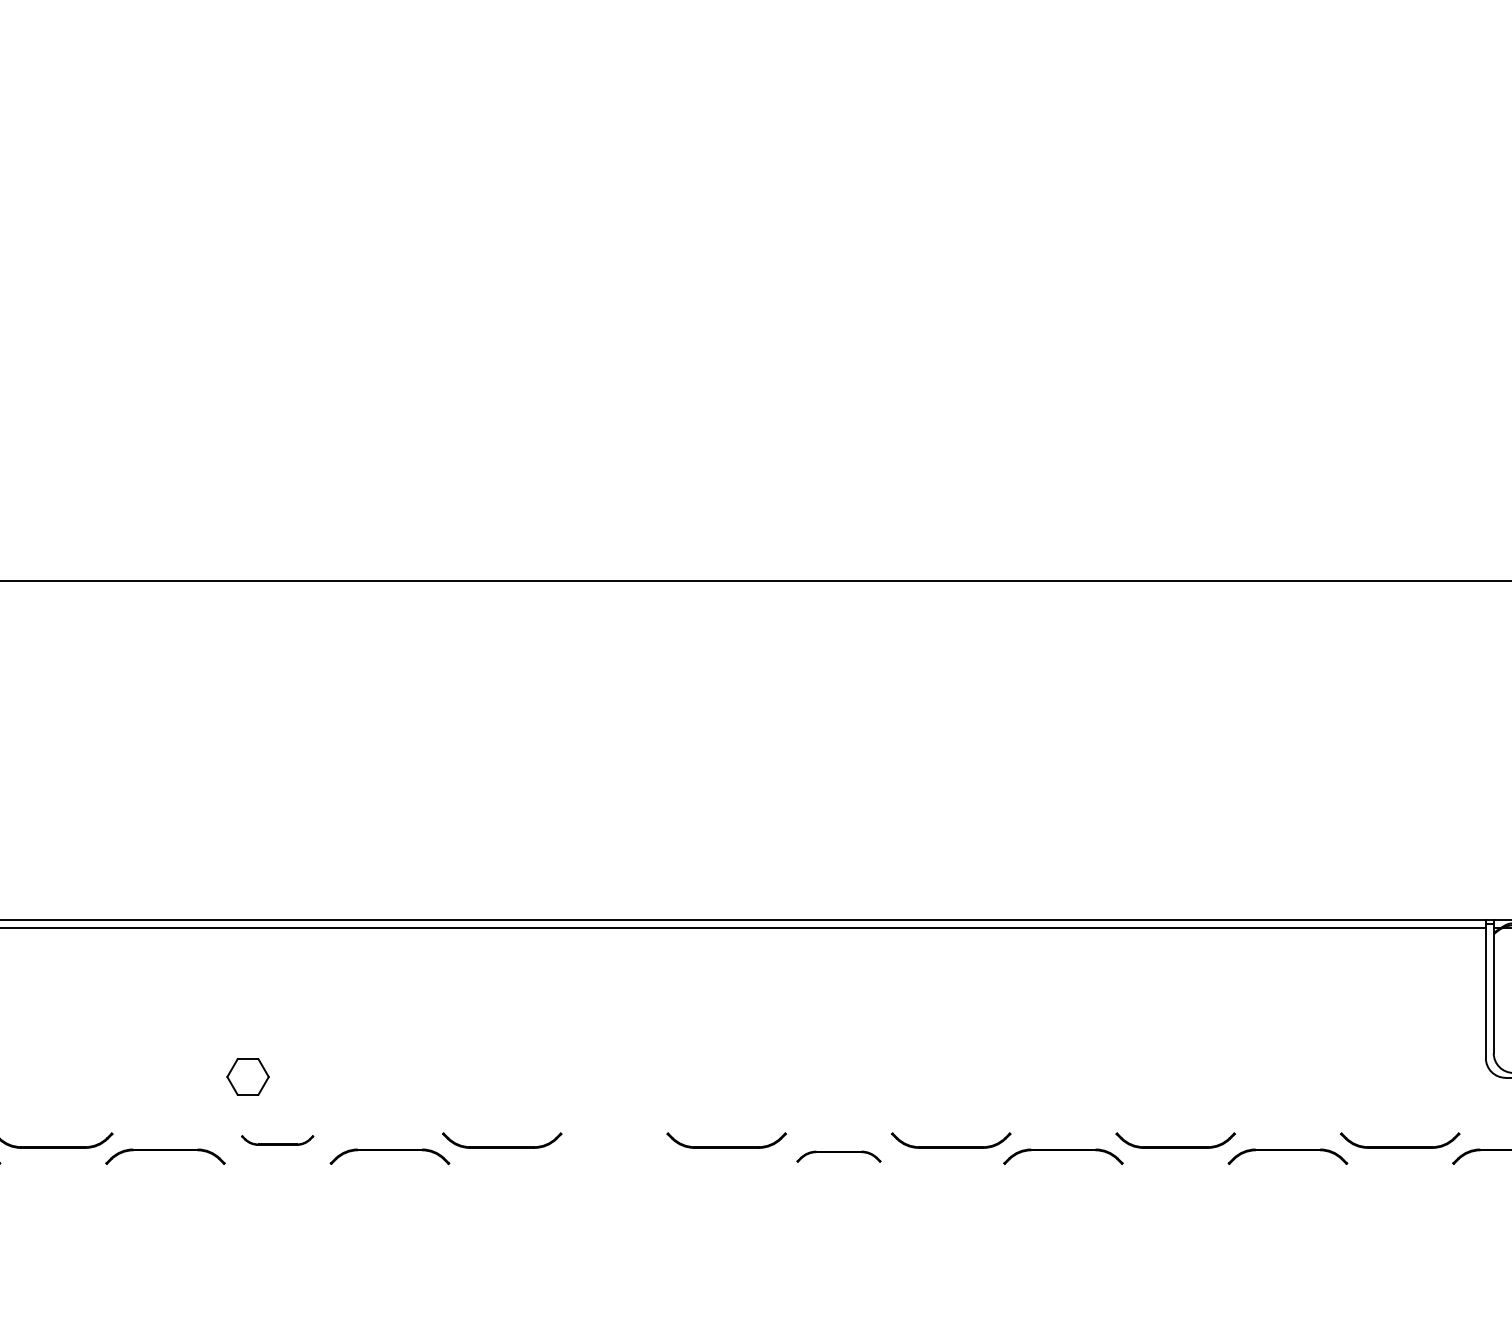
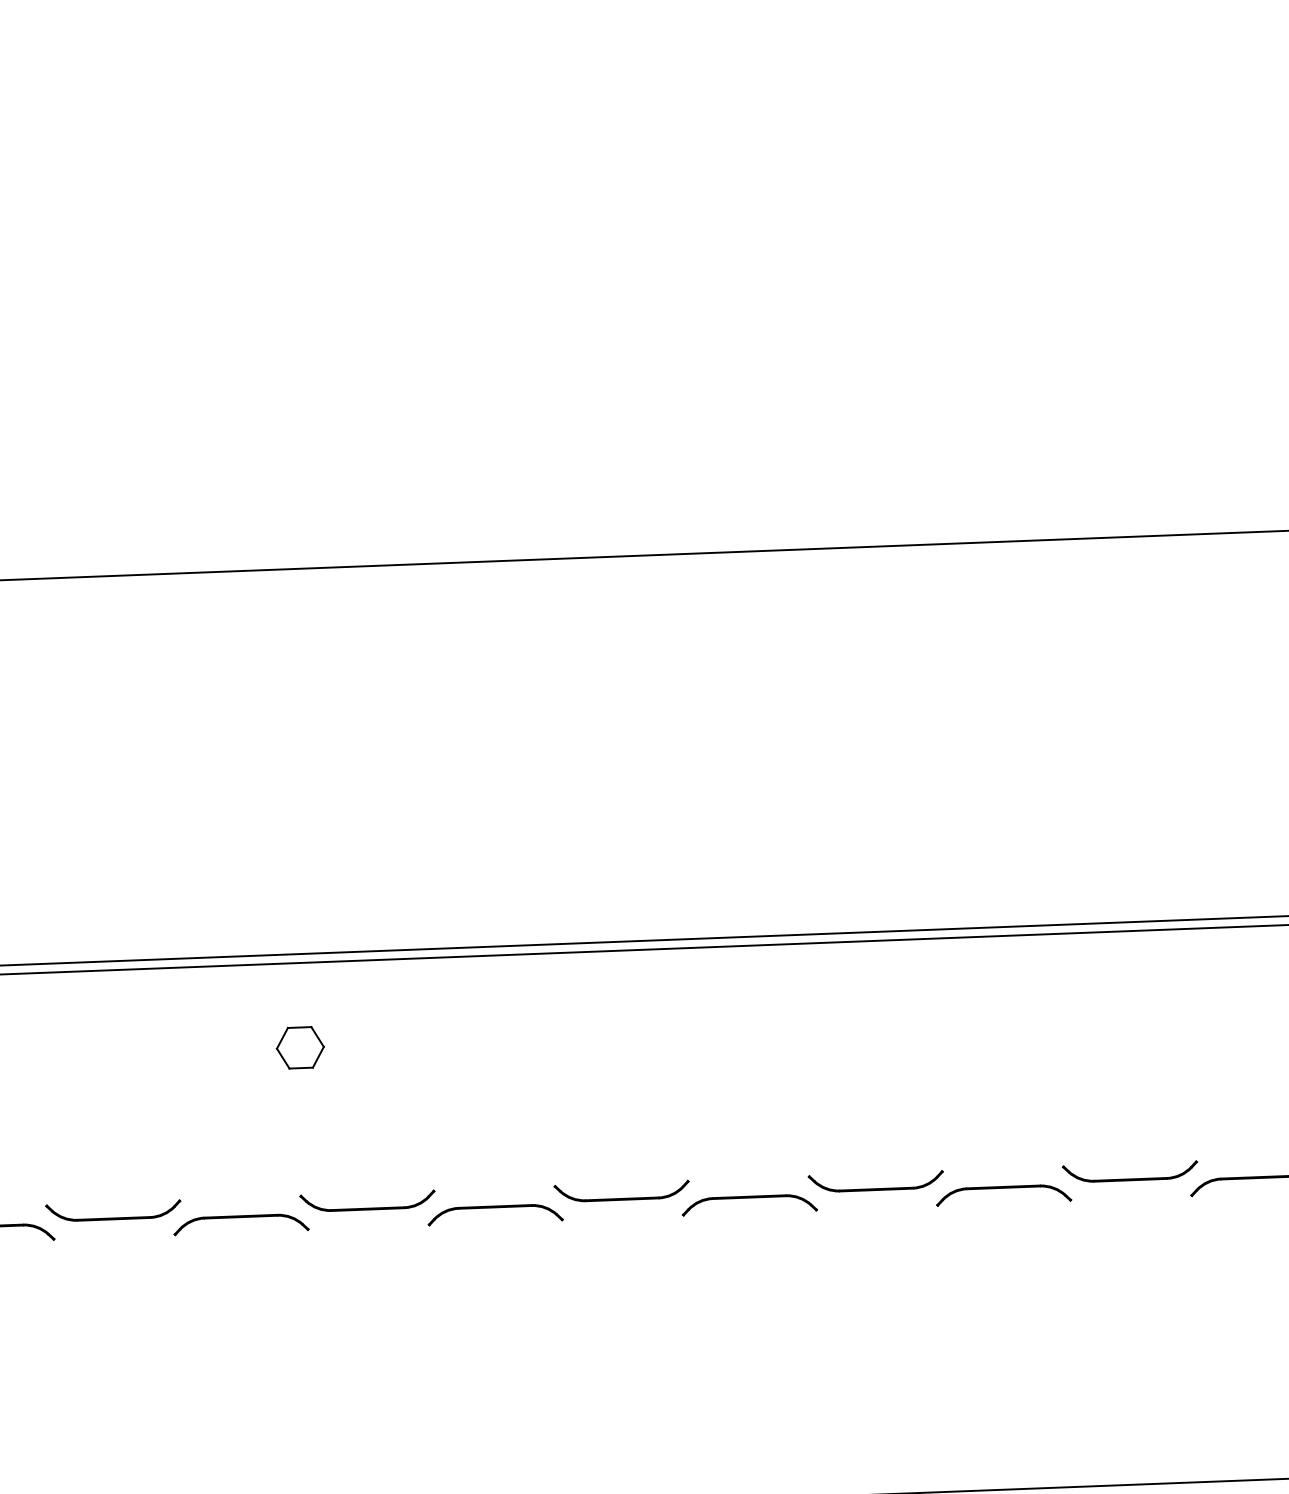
part: (247, 1076) -> (299, 1047), moved
part: (277, 1140) -> (113, 1210), size x1.67
part: (614, 1156) -> (495, 1214), added
part: (838, 1156) -> (749, 1204), size x1.43

